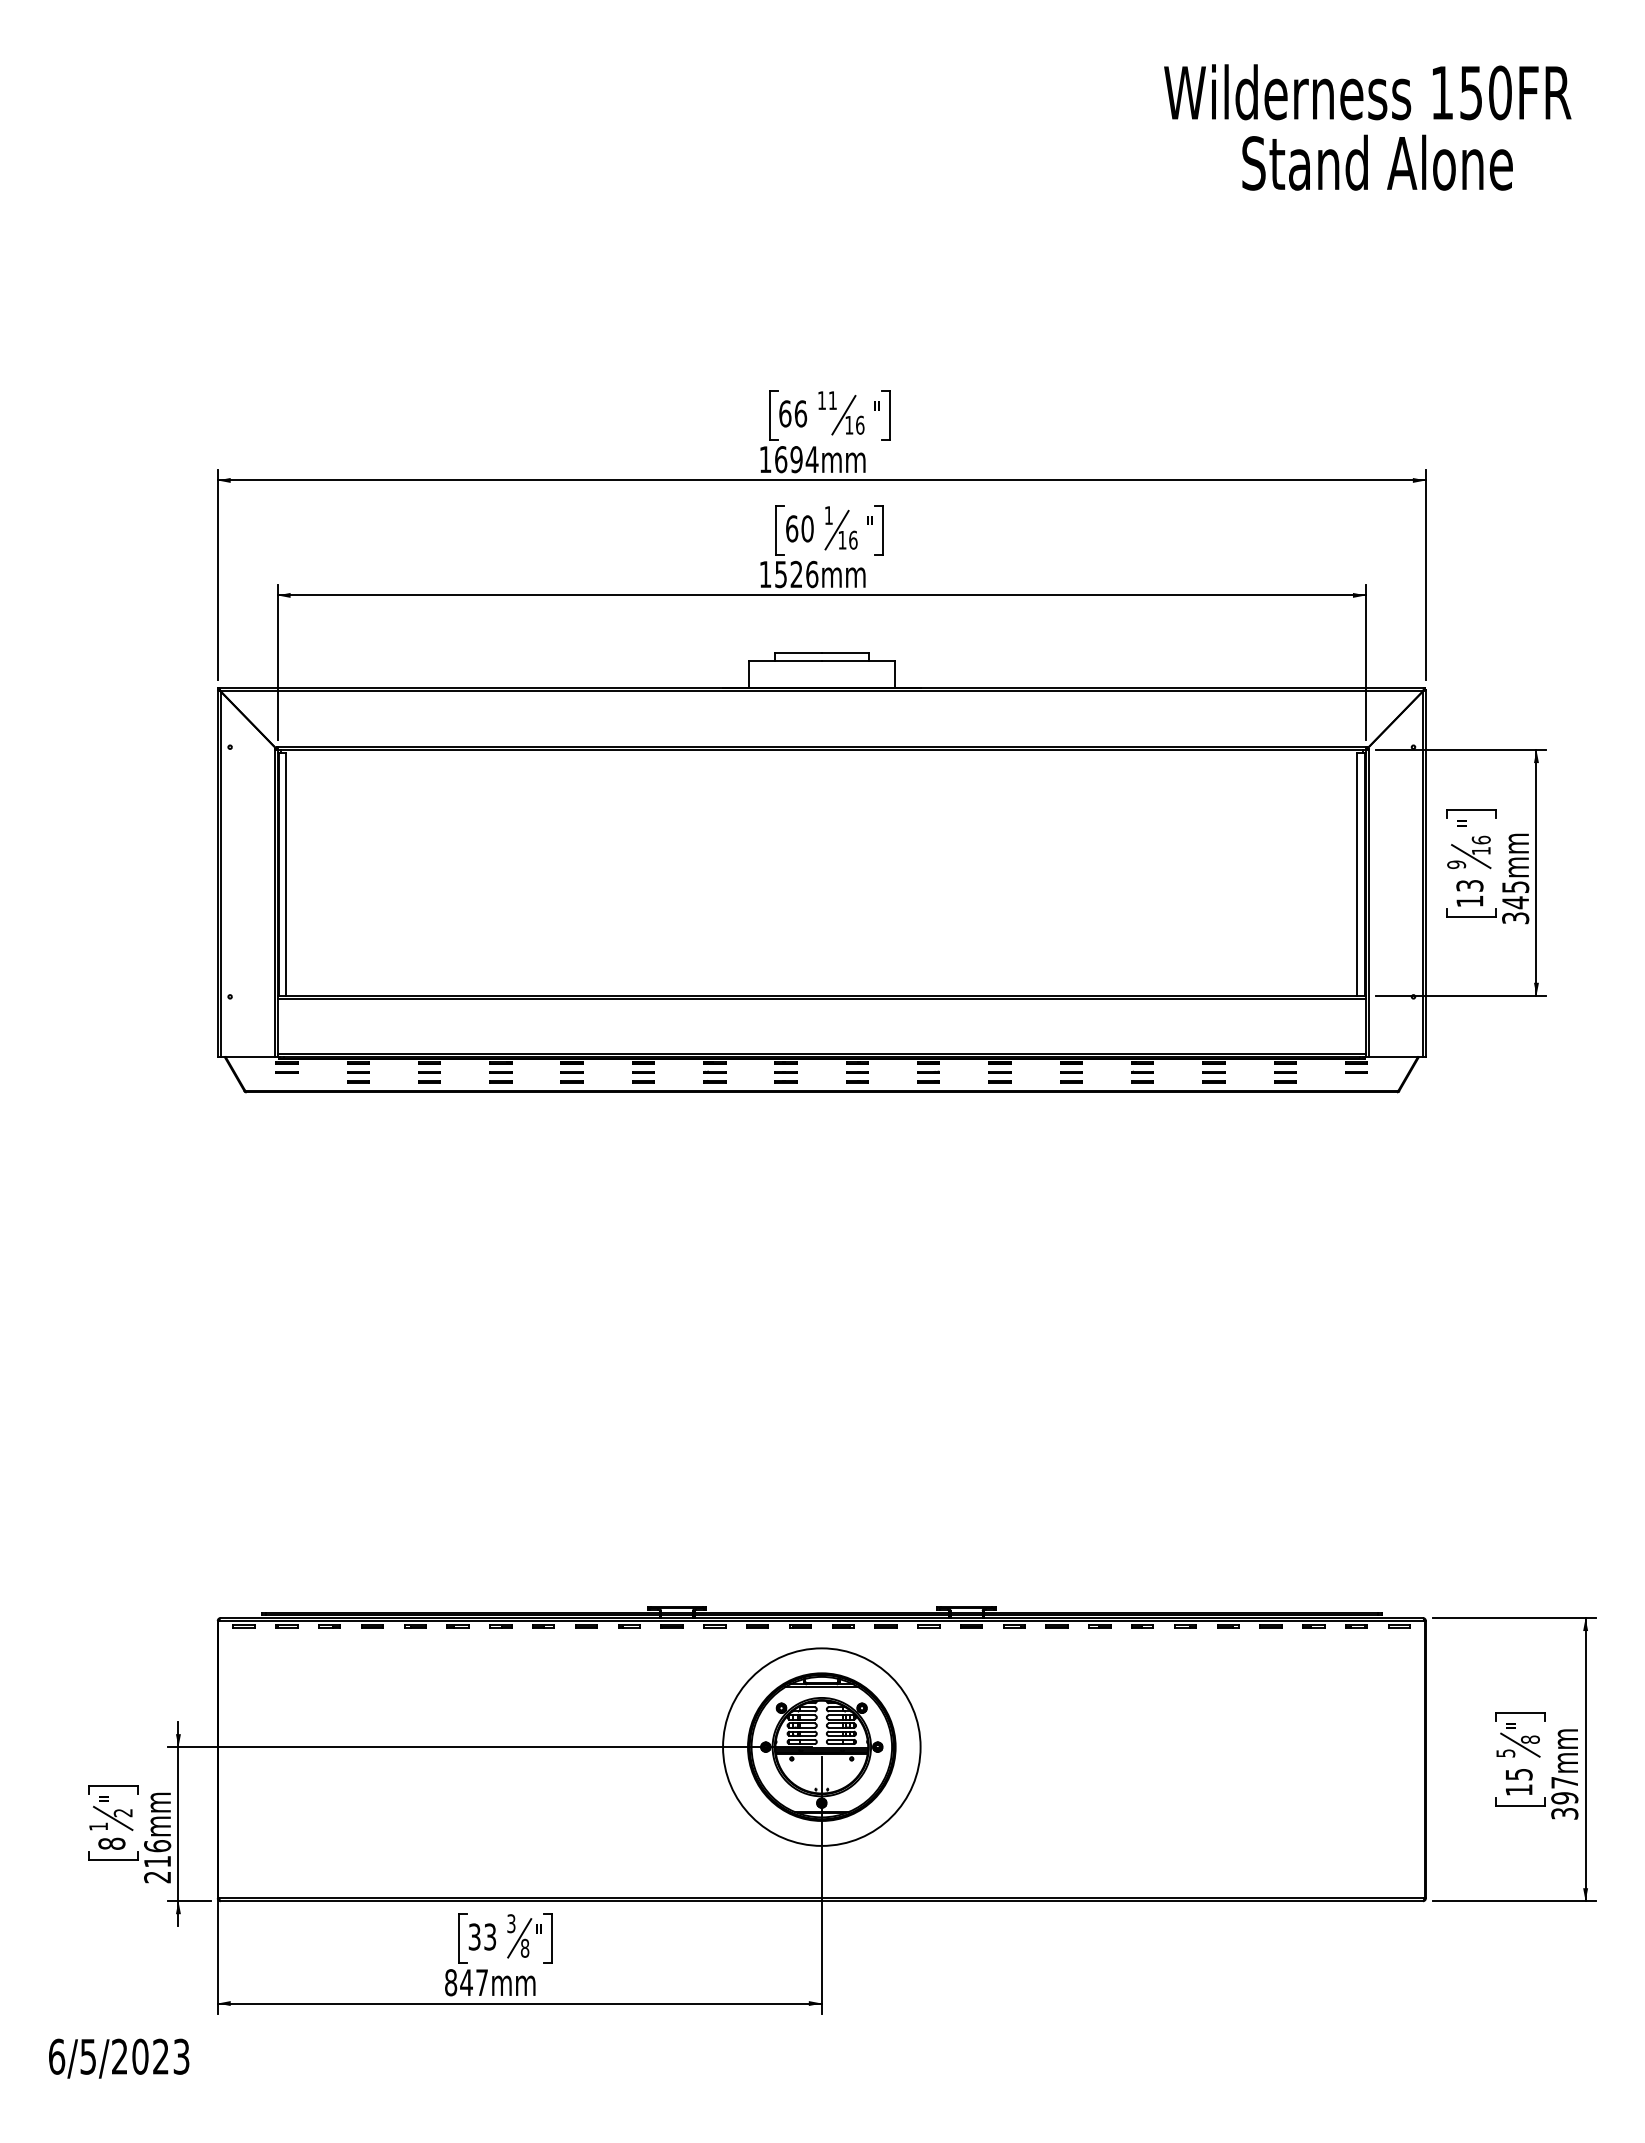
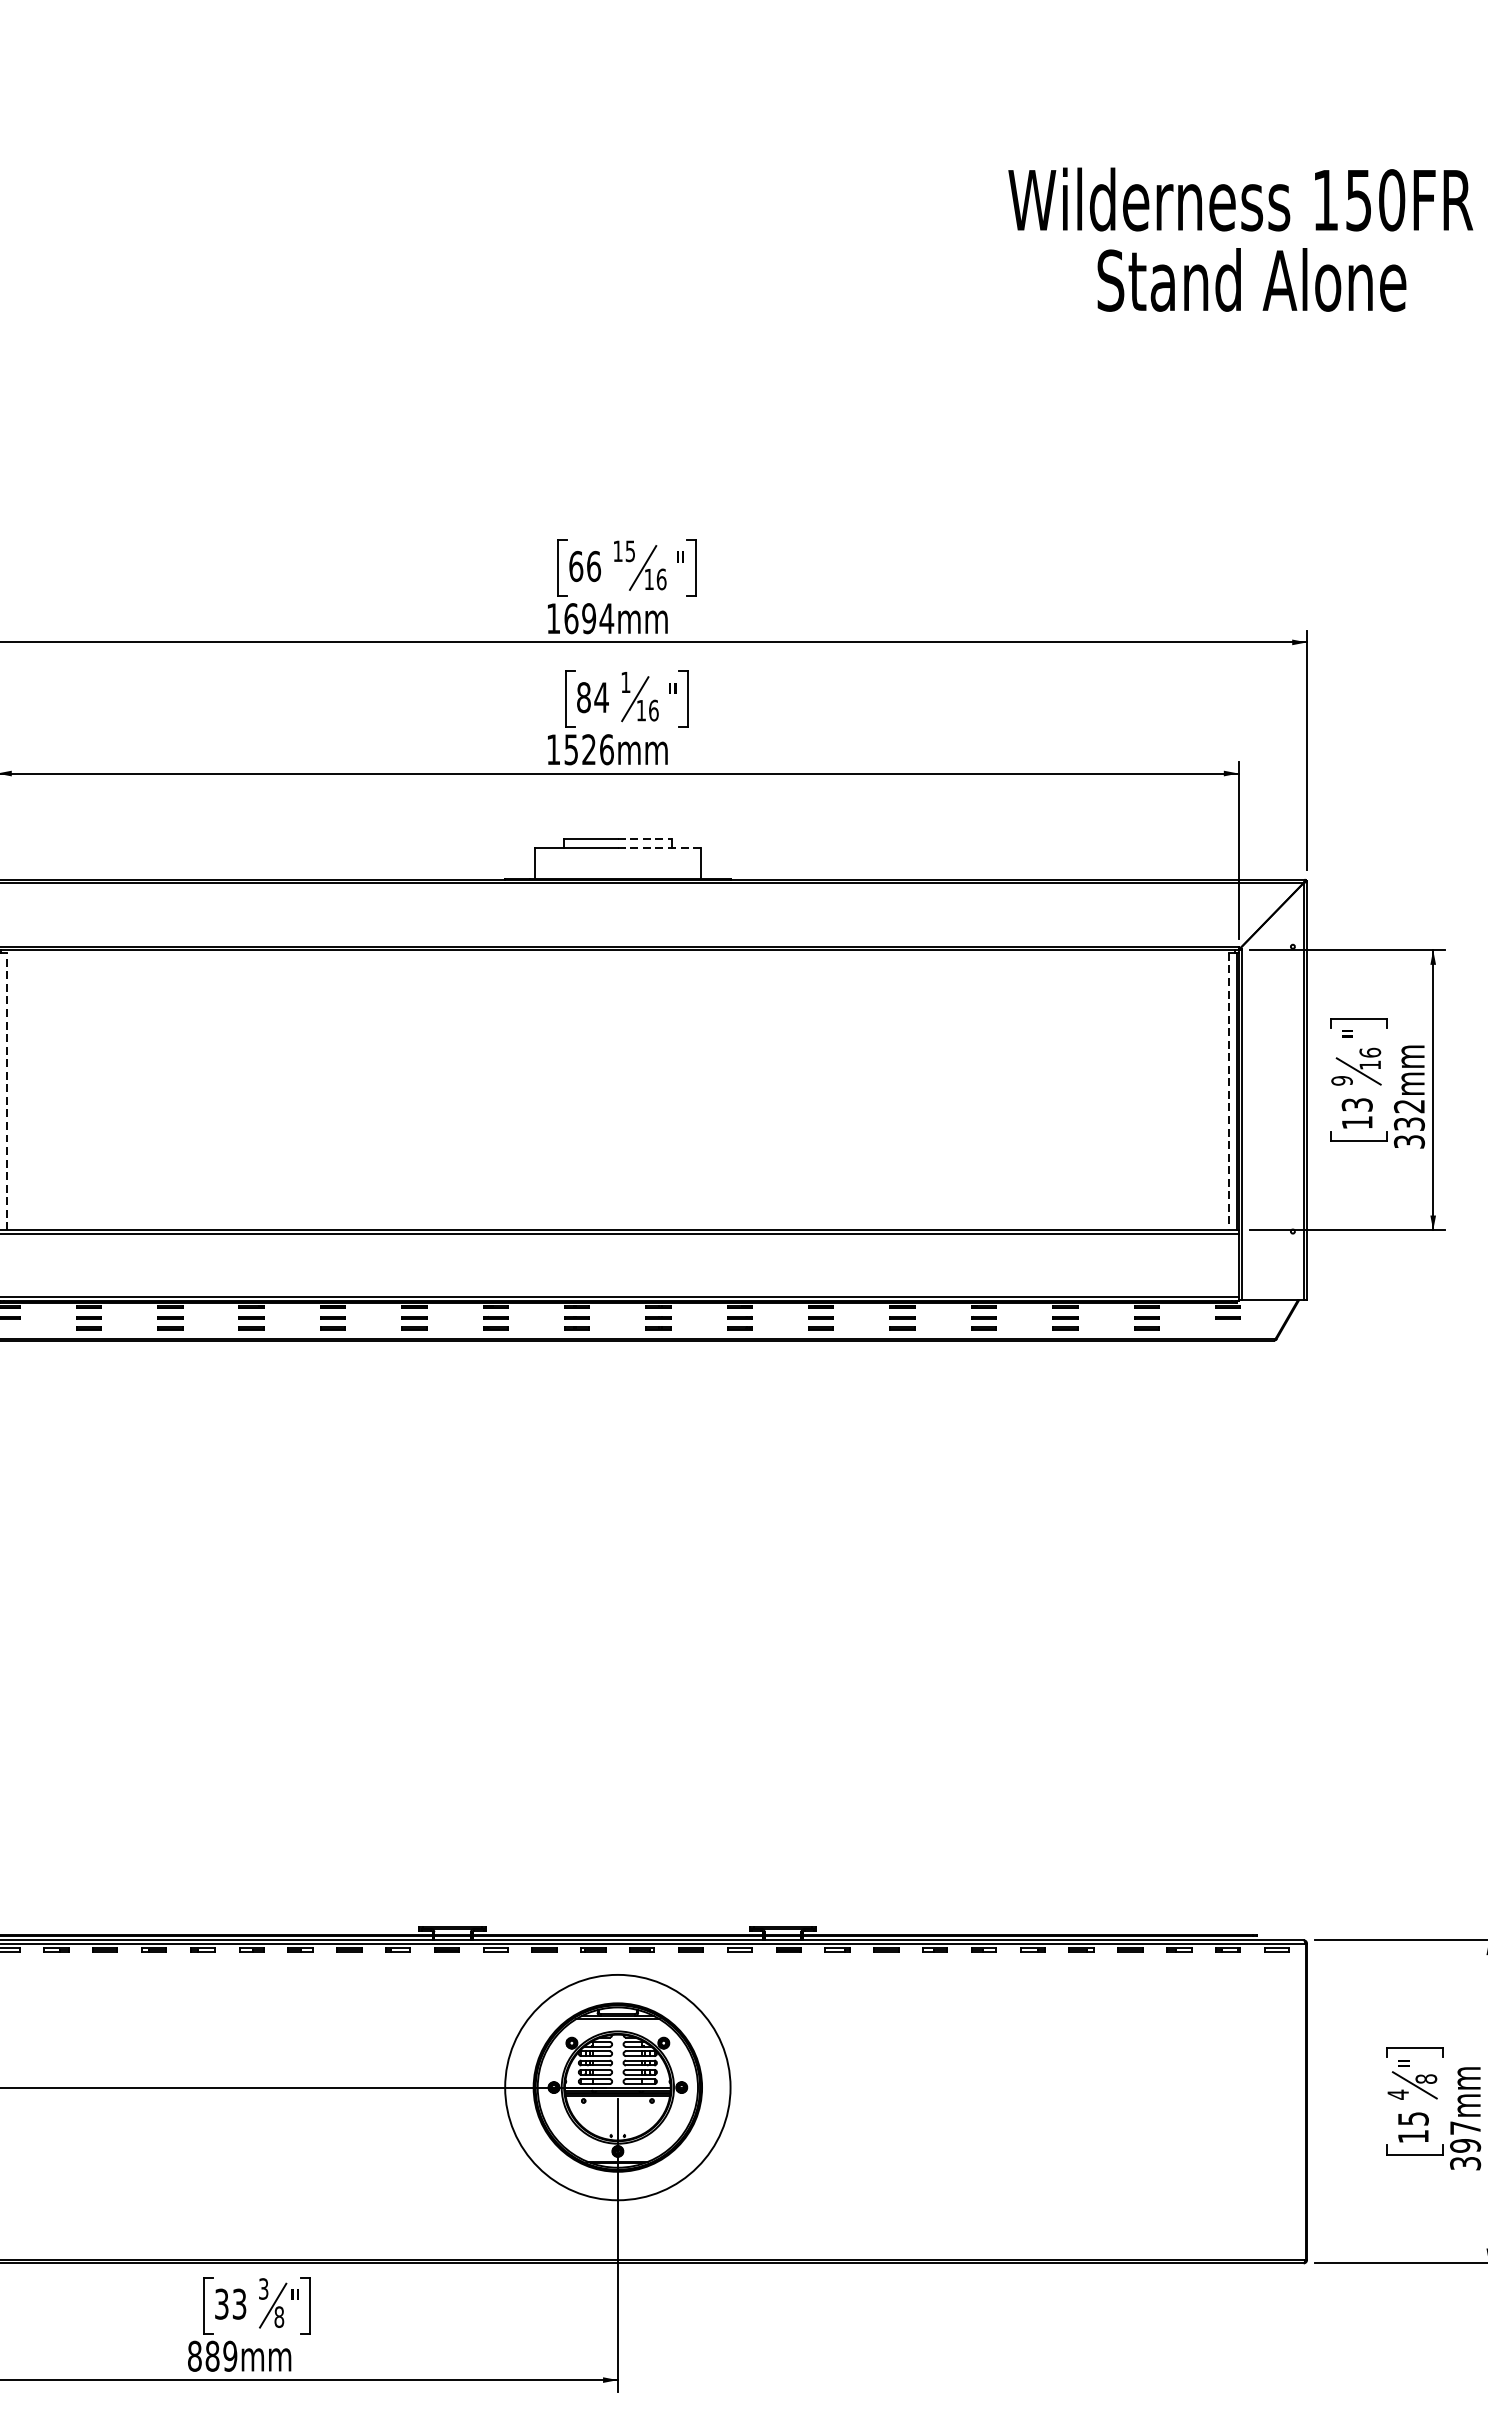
text: (832, 400) -> (630, 551), 11 -> 15
text: (799, 528) -> (592, 697), 60 -> 84
line: (845, 652) -> (644, 838), solid -> dashed
line: (858, 660) -> (659, 847), solid -> dashed
line: (286, 874) -> (7, 1091), solid -> dashed
line: (1357, 874) -> (1229, 1091), solid -> dashed
text: (1515, 895) -> (1409, 1115), 345mm -> 332mm
text: (1505, 1753) -> (1397, 2094), 5 -> 4
text: (474, 1982) -> (221, 2356), 847mm -> 889mm

